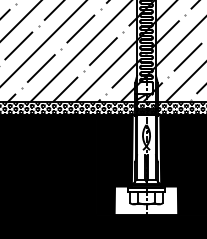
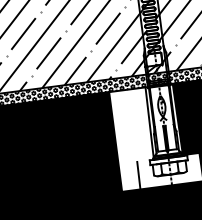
fill: (114, 164) -> (133, 139), removed

